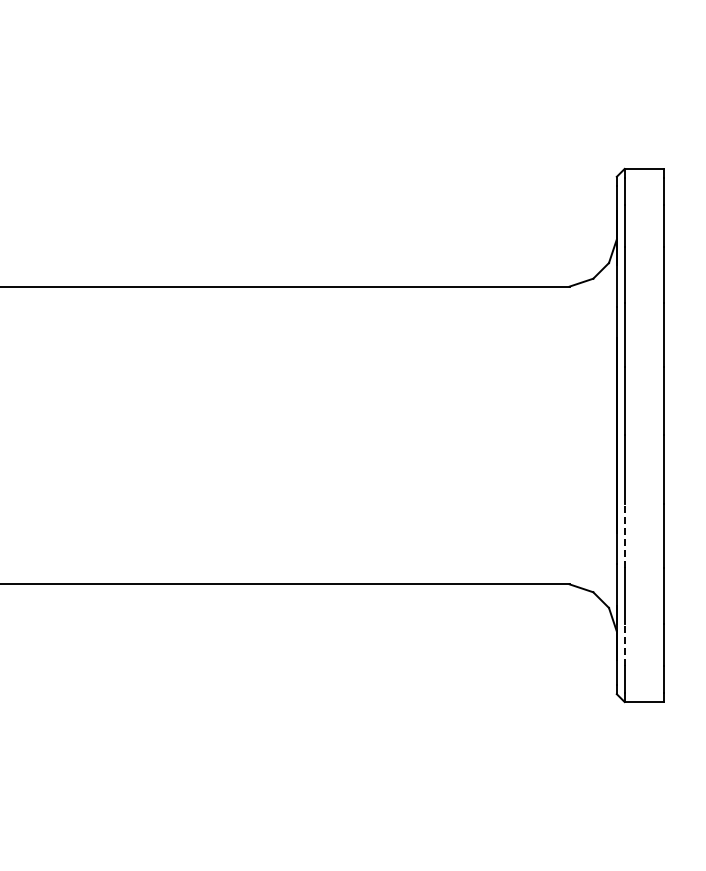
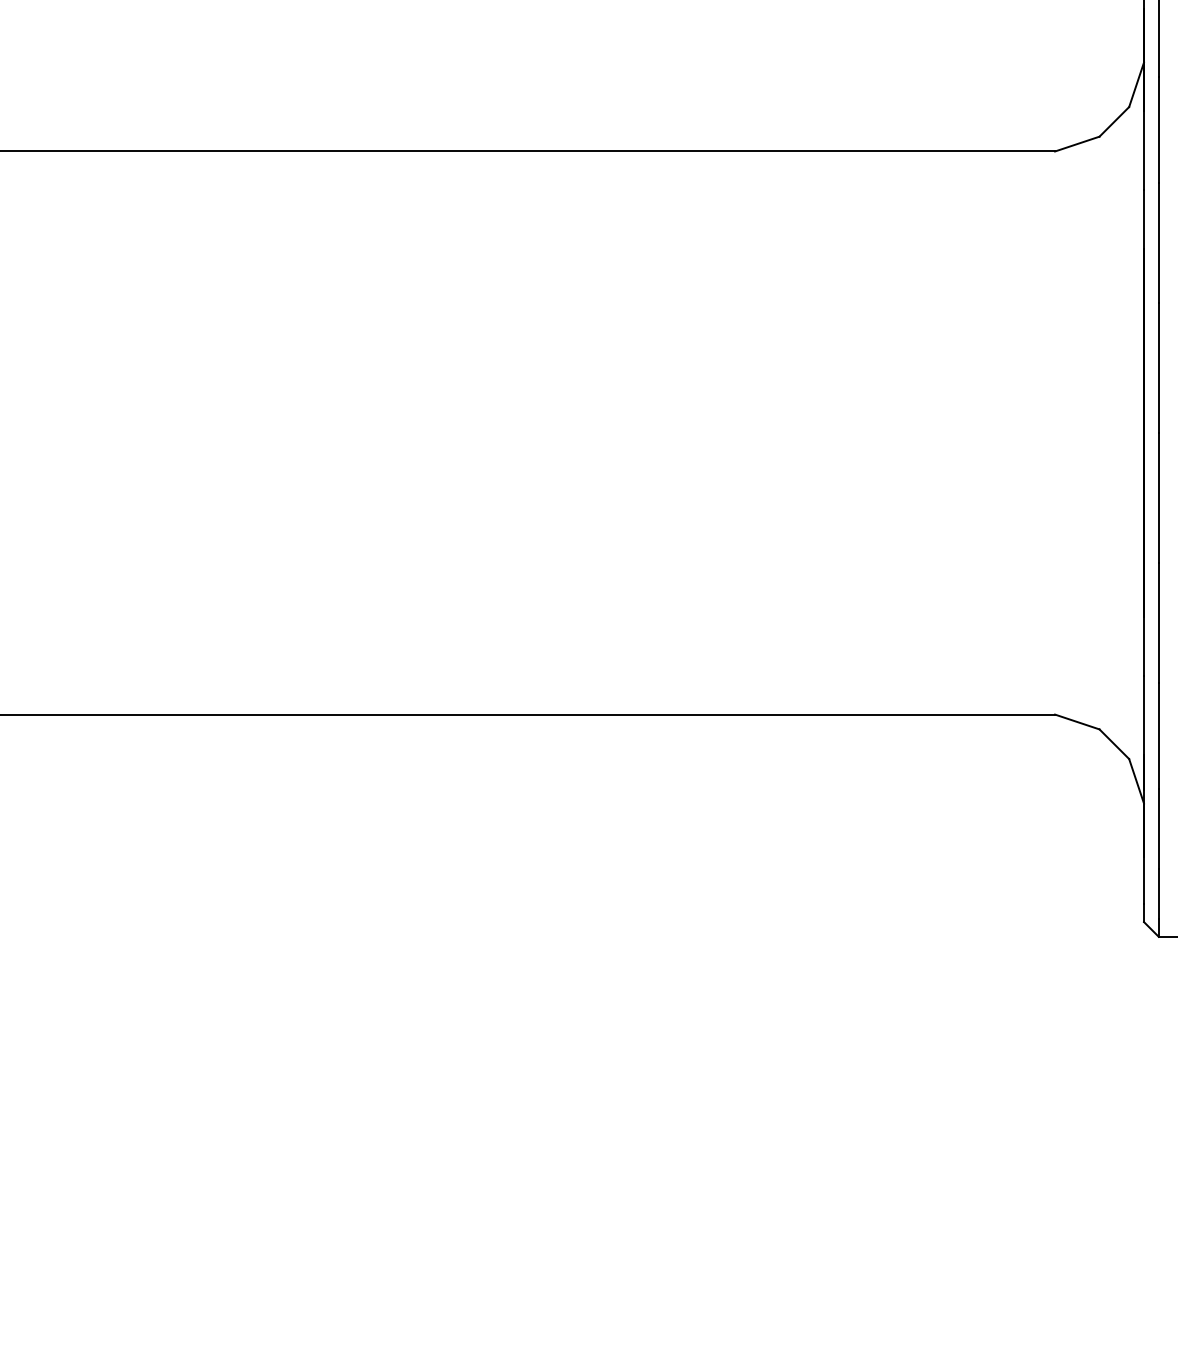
line: (624, 536) -> (1158, 623), dashed -> solid
line: (624, 644) -> (1158, 828), dashed -> solid

